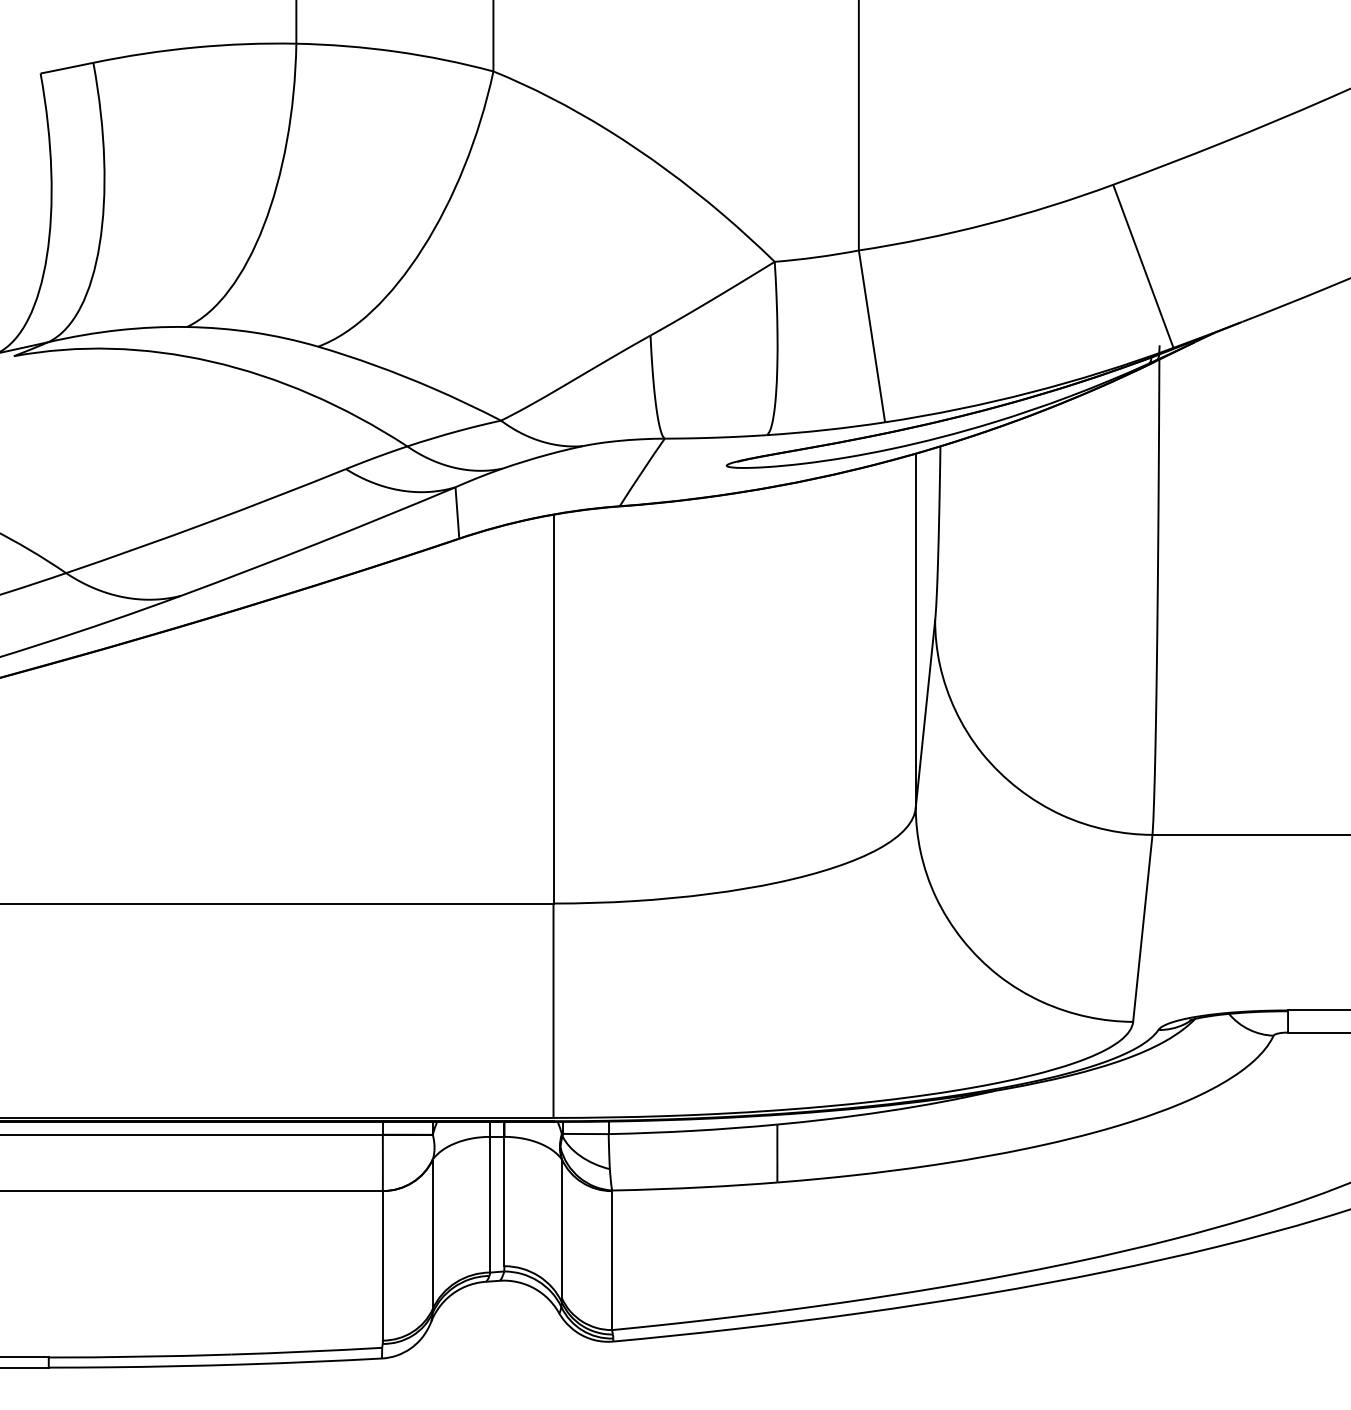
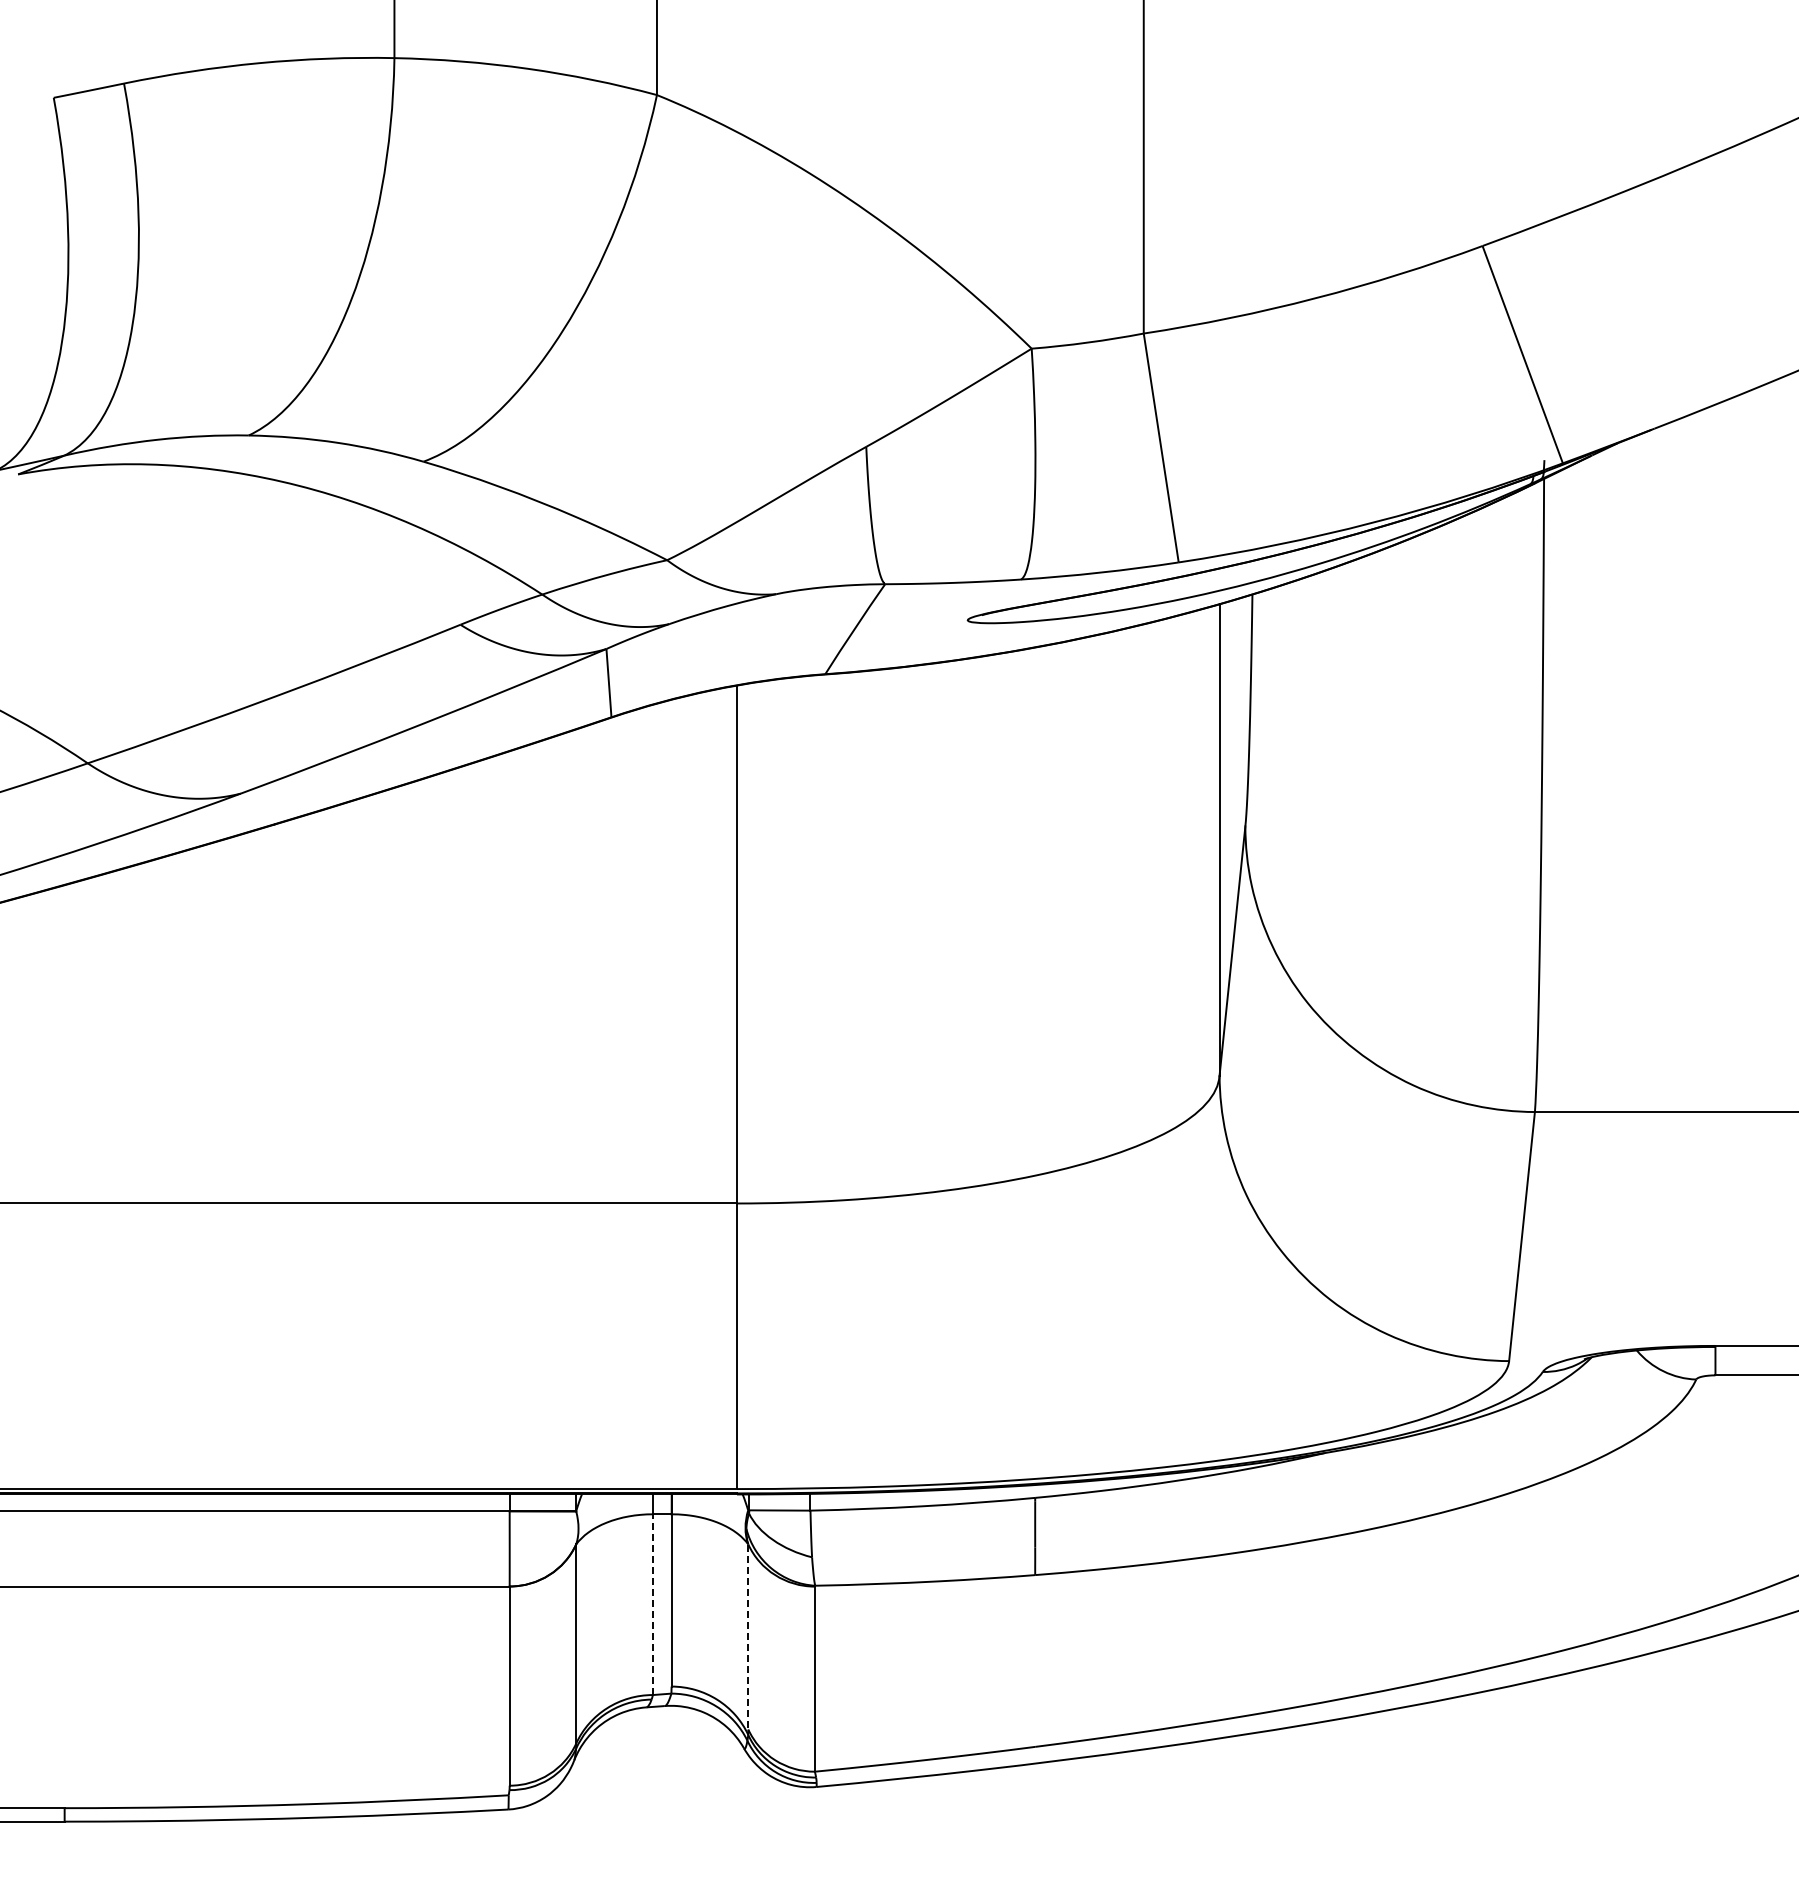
line: (490, 1204) -> (652, 1604), solid -> dashed
line: (562, 1229) -> (748, 1637), solid -> dashed

